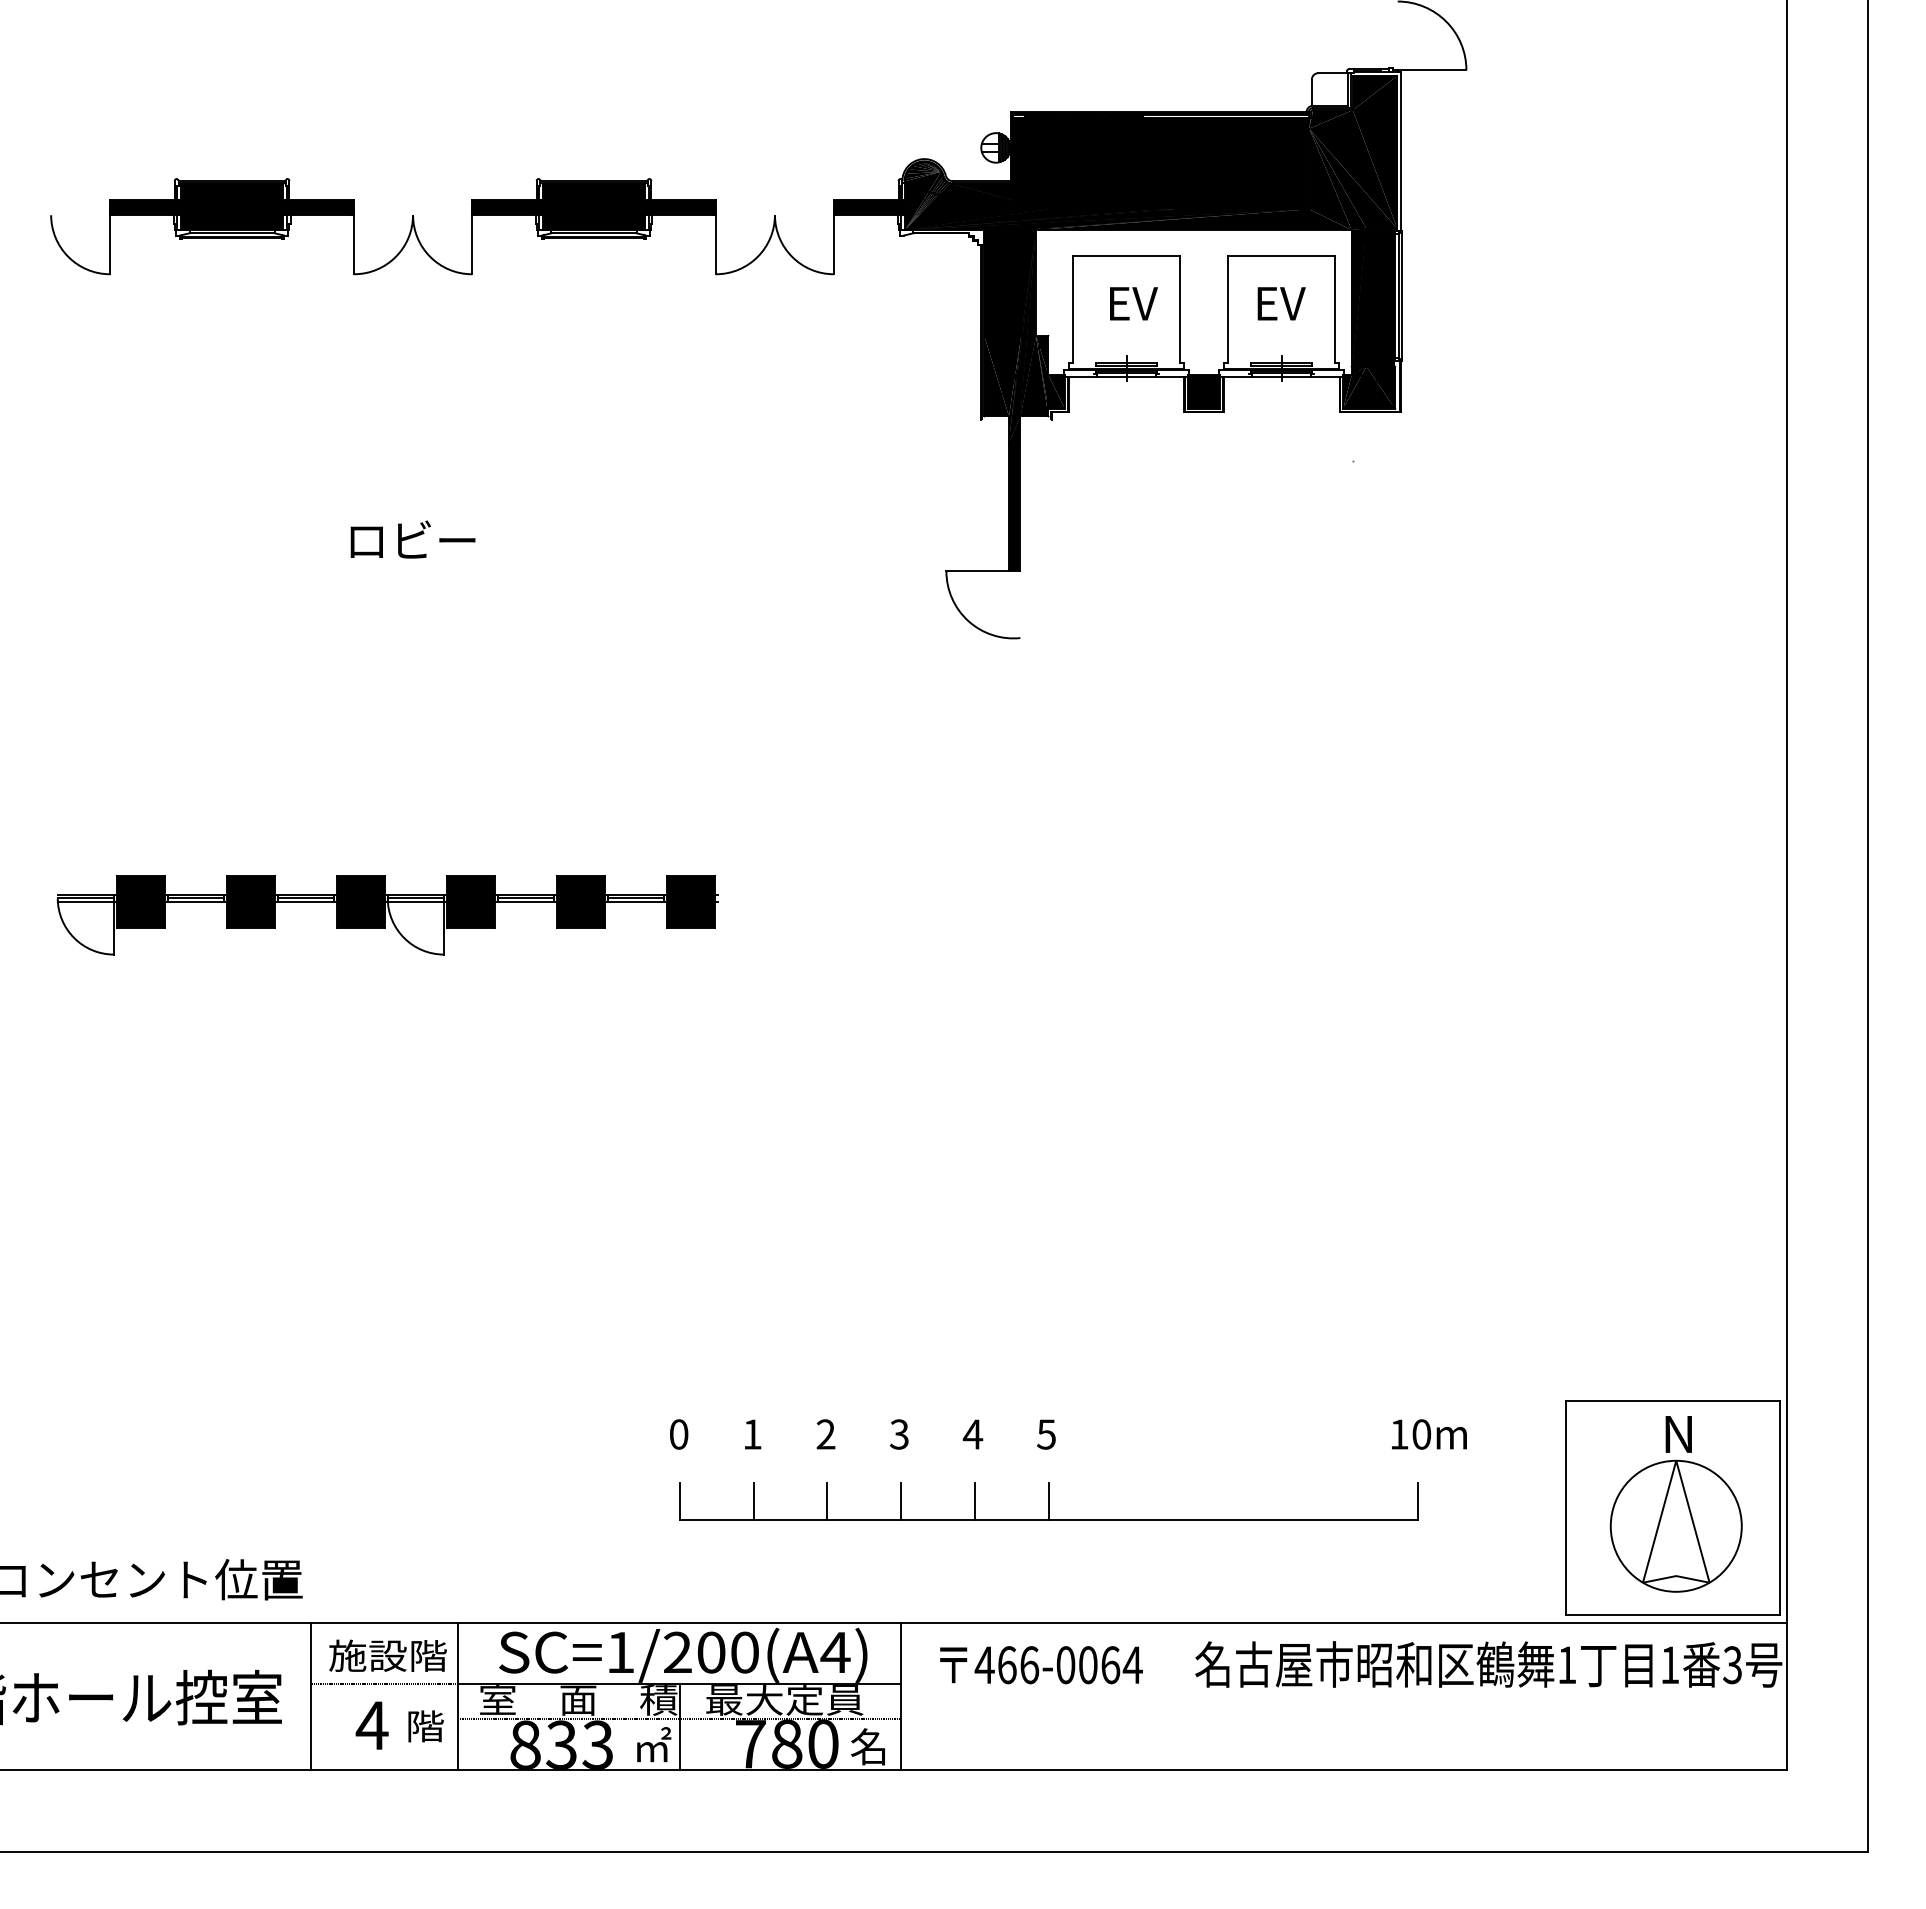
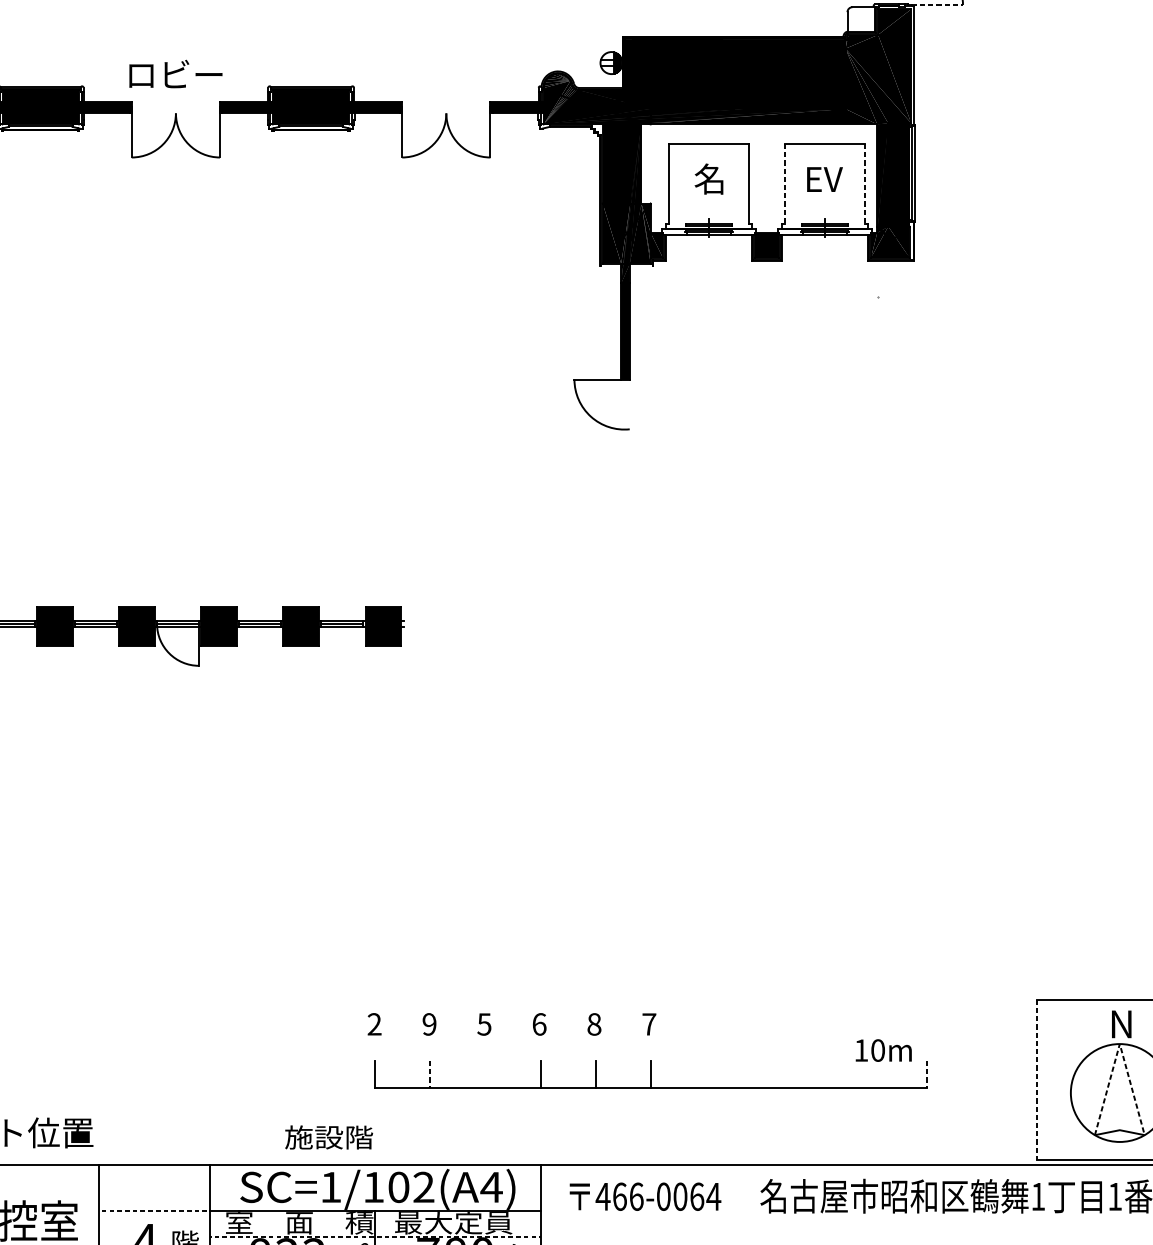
line: (1432, 70) -> (937, 5), solid -> dashed
text: (1132, 303) -> (713, 179), EV -> 名
line: (1228, 309) -> (785, 183), solid -> dashed
line: (1335, 309) -> (865, 183), solid -> dashed
text: (412, 539) -> (175, 73), moved
text: (678, 1434) -> (374, 1024), 0 -> 2
text: (752, 1434) -> (429, 1024), 1 -> 9
text: (825, 1434) -> (484, 1024), 2 -> 5
text: (899, 1434) -> (539, 1024), 3 -> 6
text: (972, 1434) -> (593, 1024), 4 -> 8
text: (1046, 1434) -> (649, 1024), 5 -> 7
text: (1429, 1434) -> (883, 1050), moved
line: (1676, 1460) -> (1119, 1043), solid -> dashed
line: (827, 1501) -> (485, 1074), removed
line: (753, 1502) -> (430, 1075), solid -> dashed
line: (1417, 1502) -> (926, 1075), solid -> dashed
line: (1565, 1508) -> (1037, 1079), solid -> dashed
text: (711, 1652) -> (398, 1187), SC=1/200(A4) -> SC=1/102(A4)
text: (387, 1655) -> (328, 1137), moved

